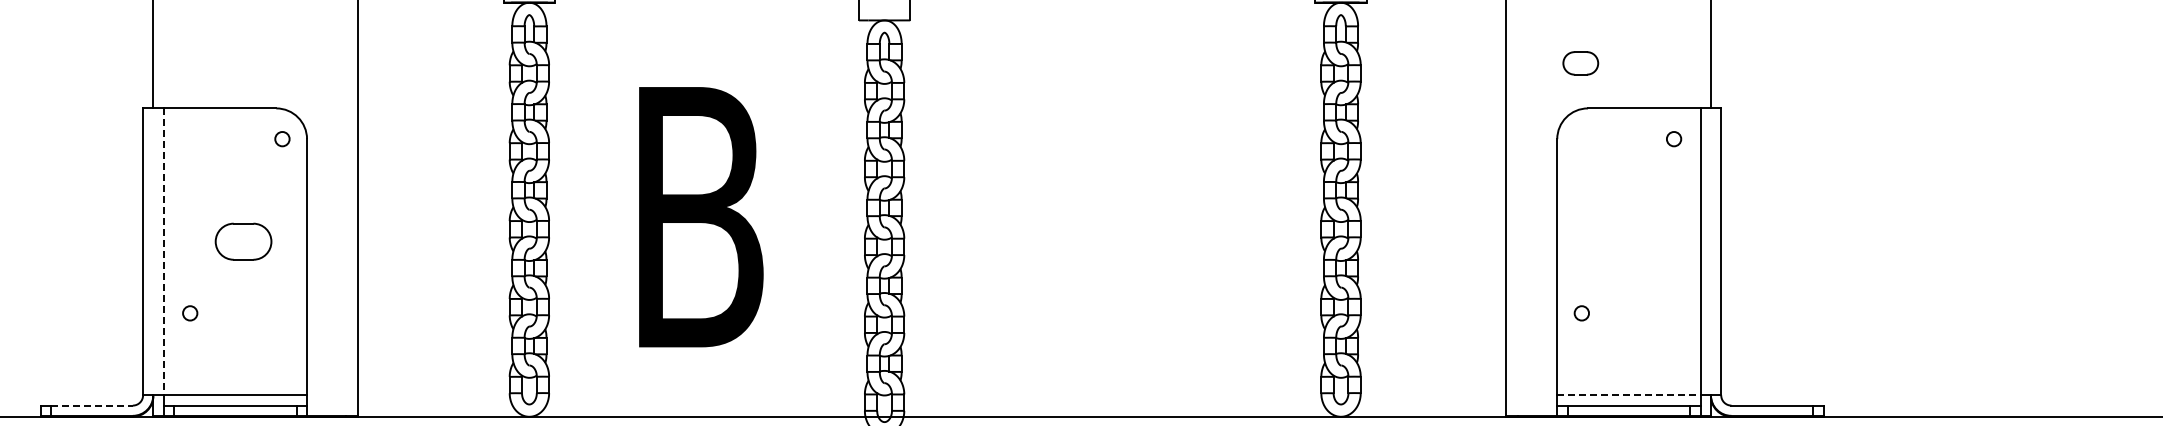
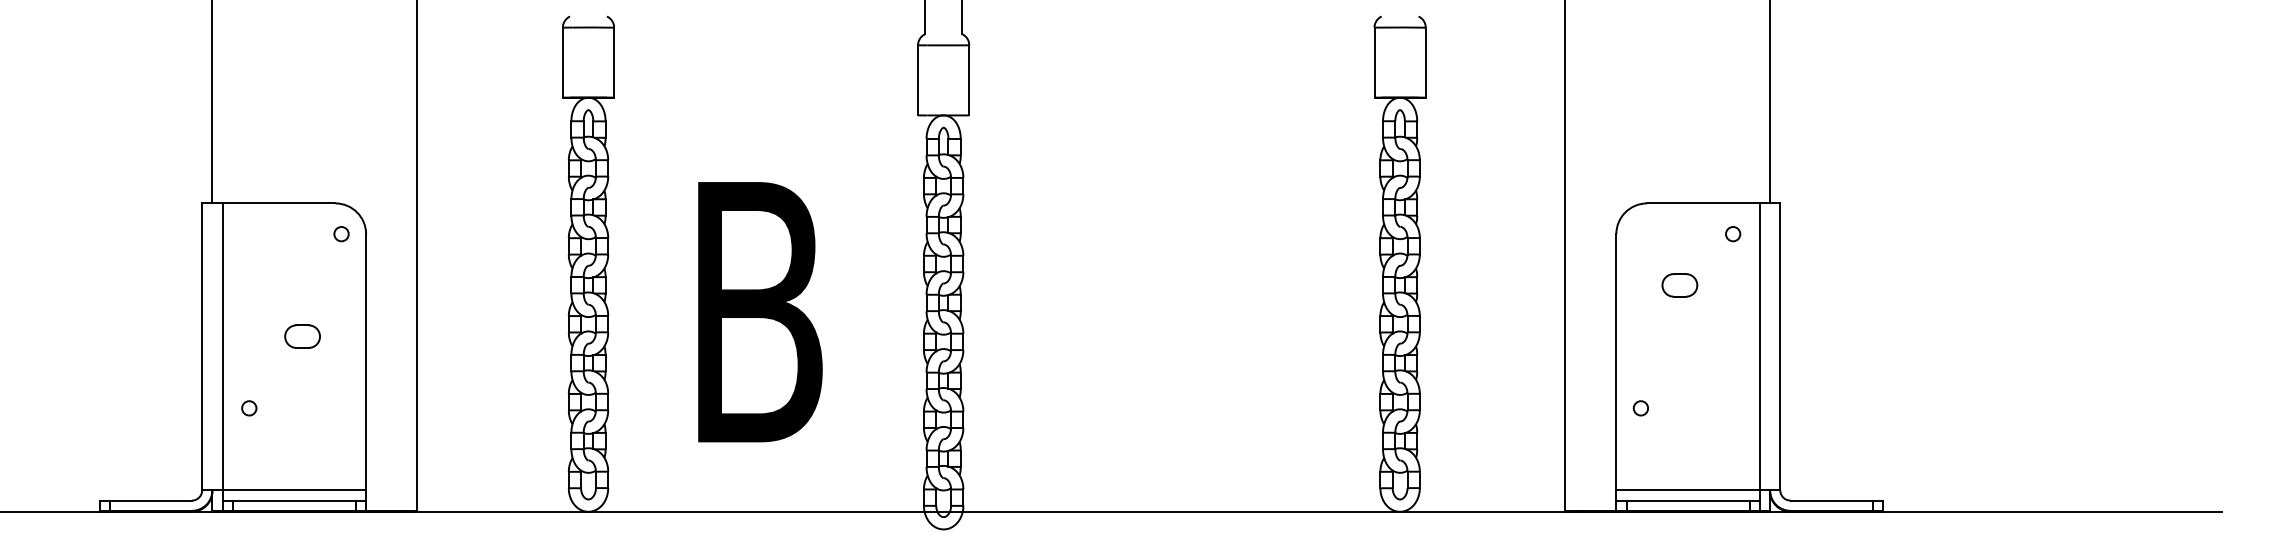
part: (1580, 63) -> (1679, 285), moved
part: (243, 241) -> (302, 336), size x0.62
line: (163, 252) -> (222, 347), dashed -> solid
line: (1629, 395) -> (1688, 490), dashed -> solid
line: (91, 405) -> (150, 500), dashed -> solid

